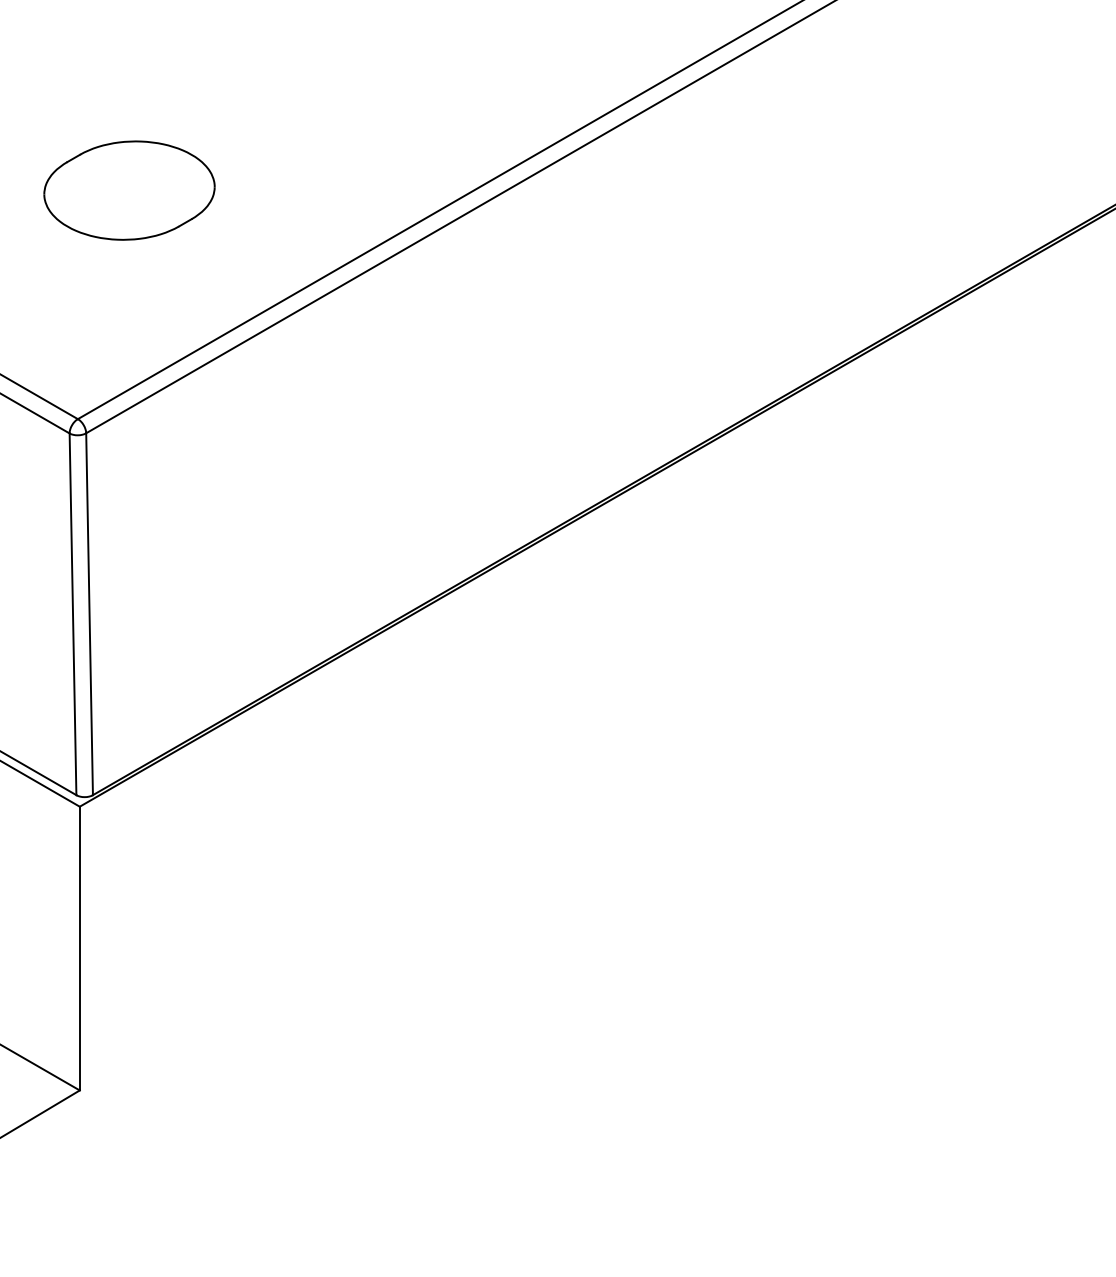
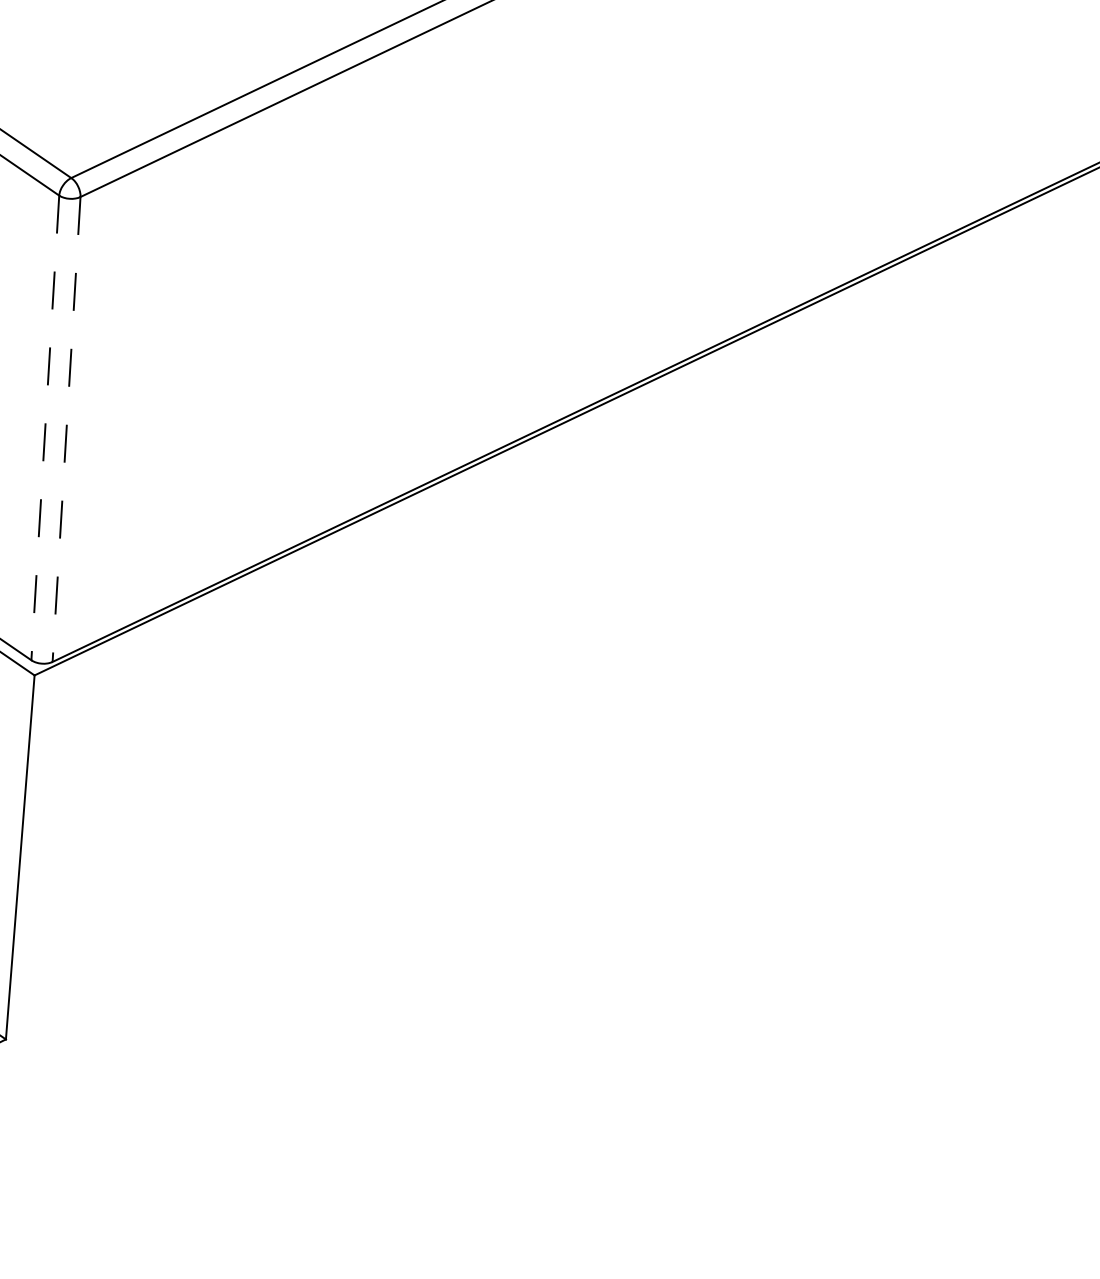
line: (73, 614) -> (45, 428), solid -> dashed
line: (89, 614) -> (66, 429), solid -> dashed

